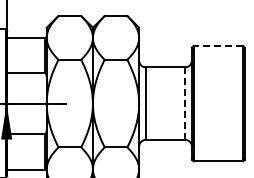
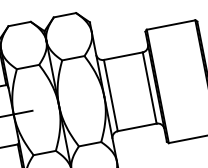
line: (218, 45) -> (171, 24), dashed -> solid
line: (185, 103) -> (149, 87), dashed -> solid

